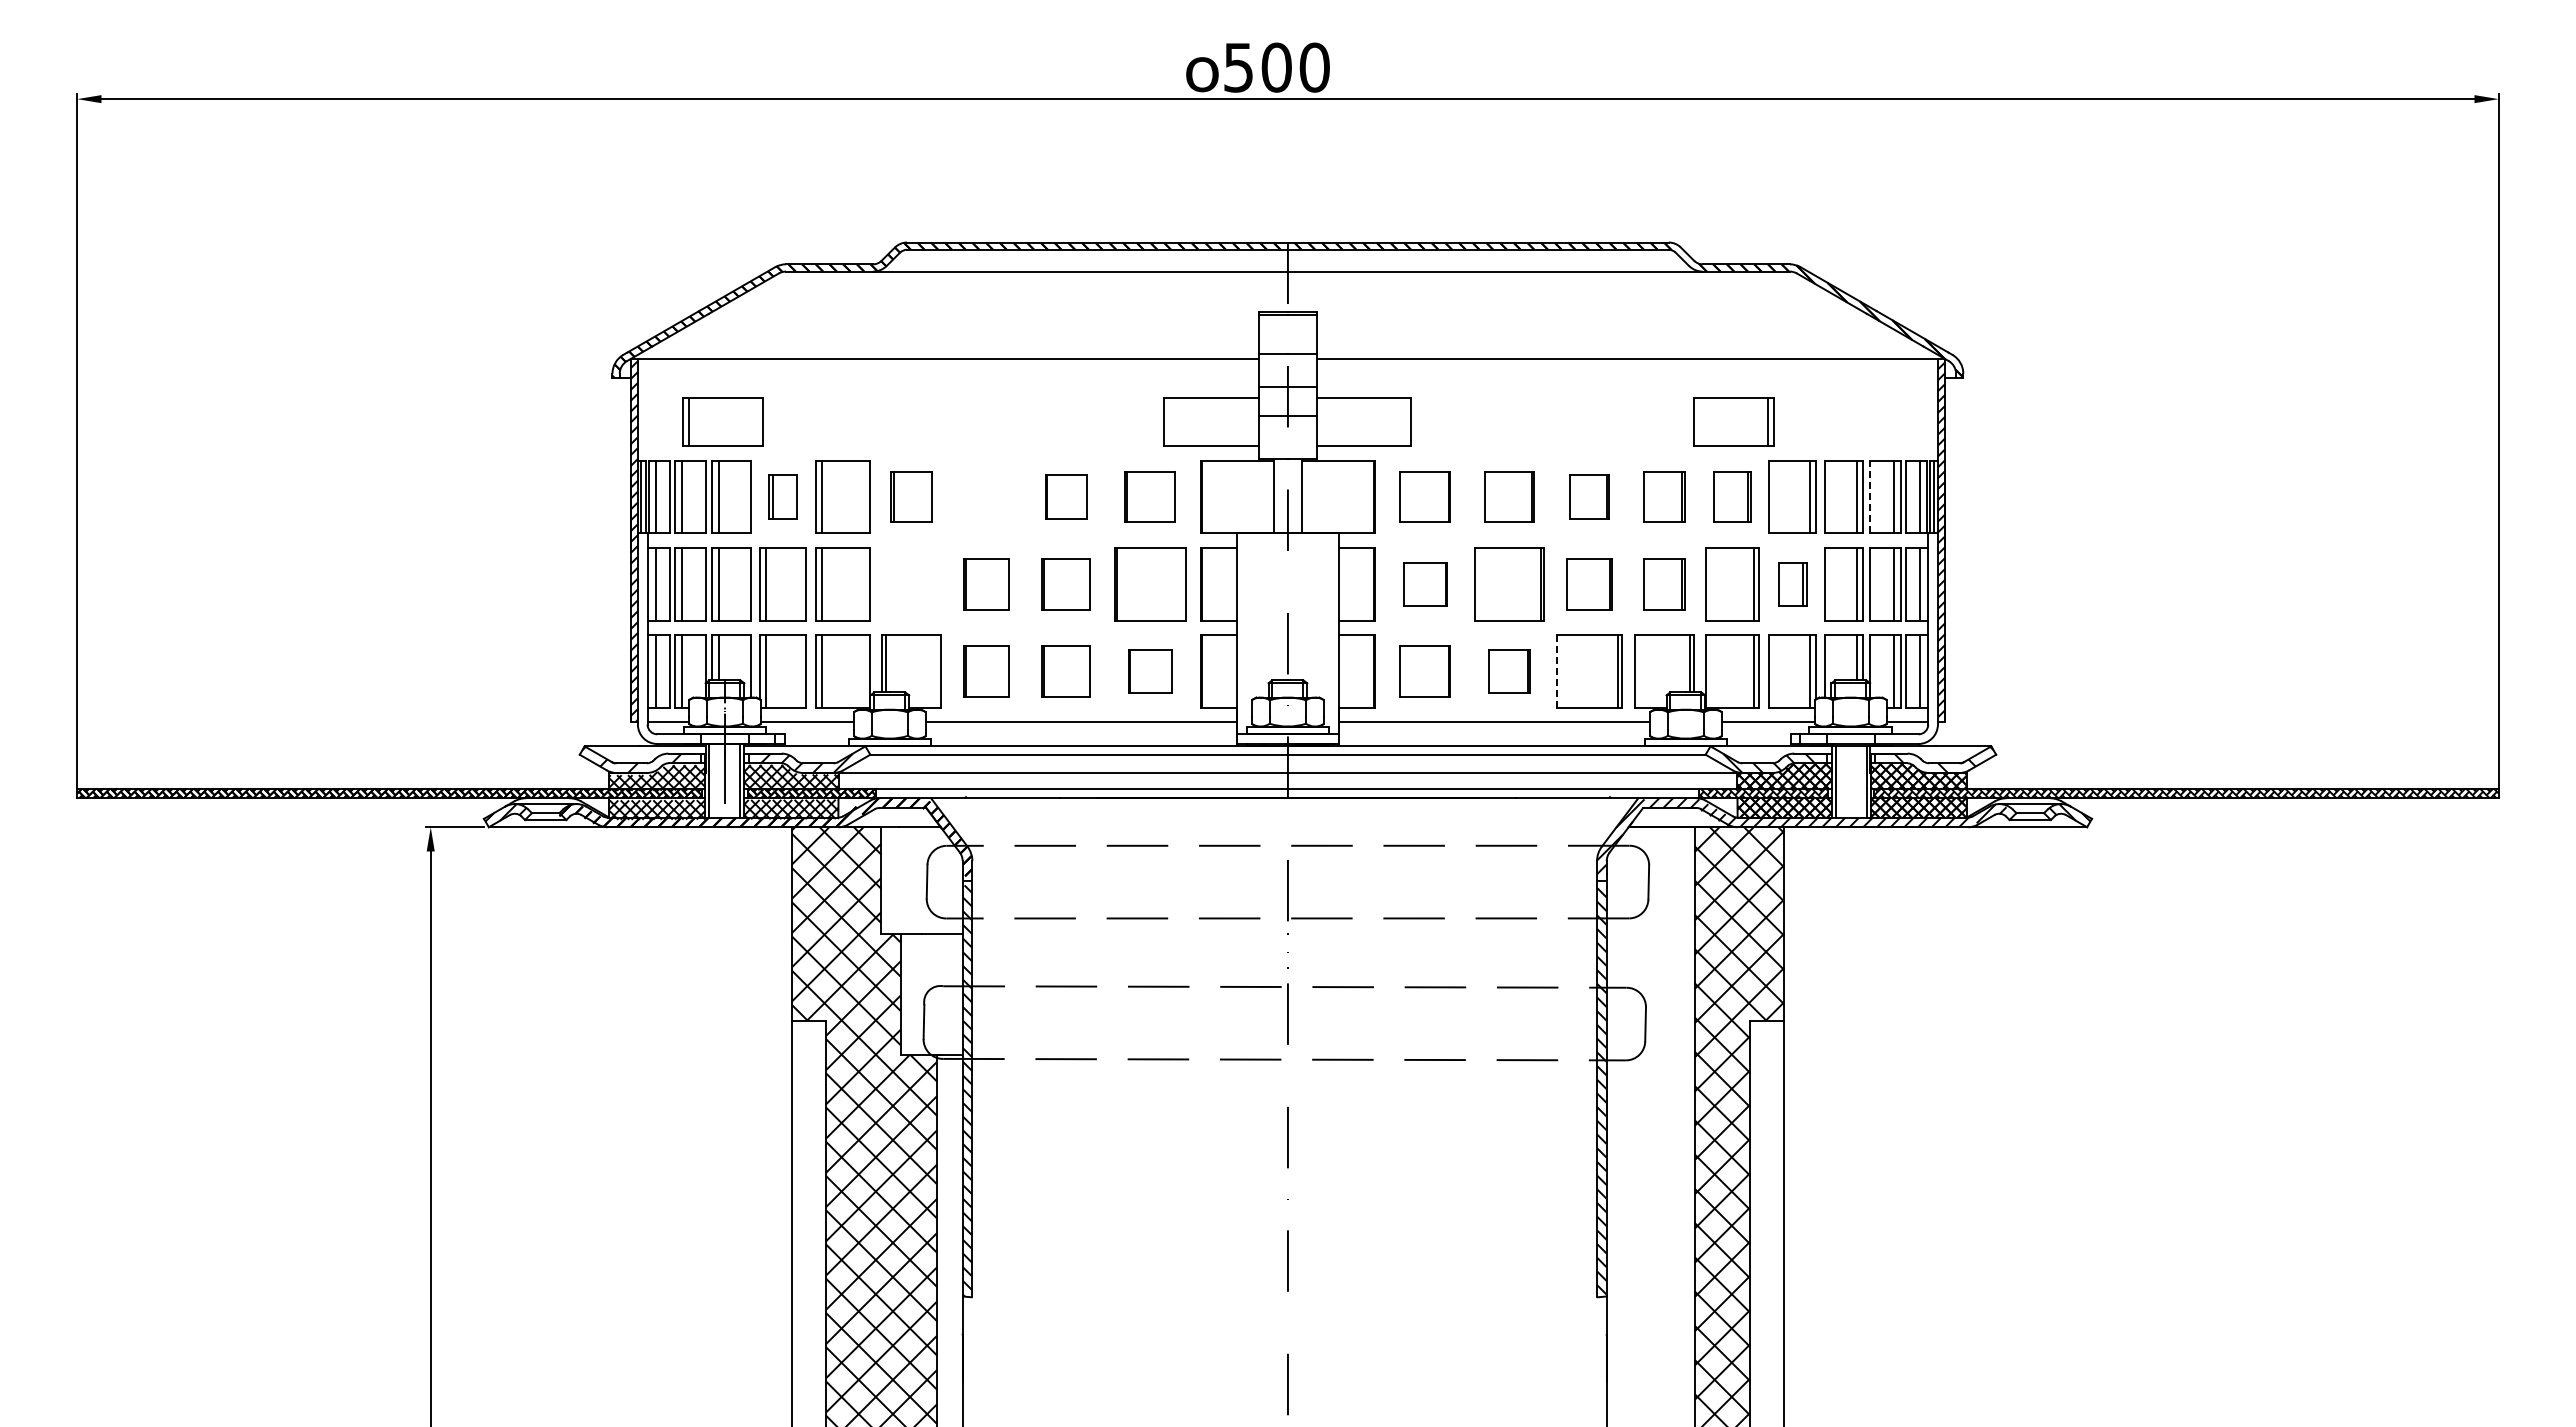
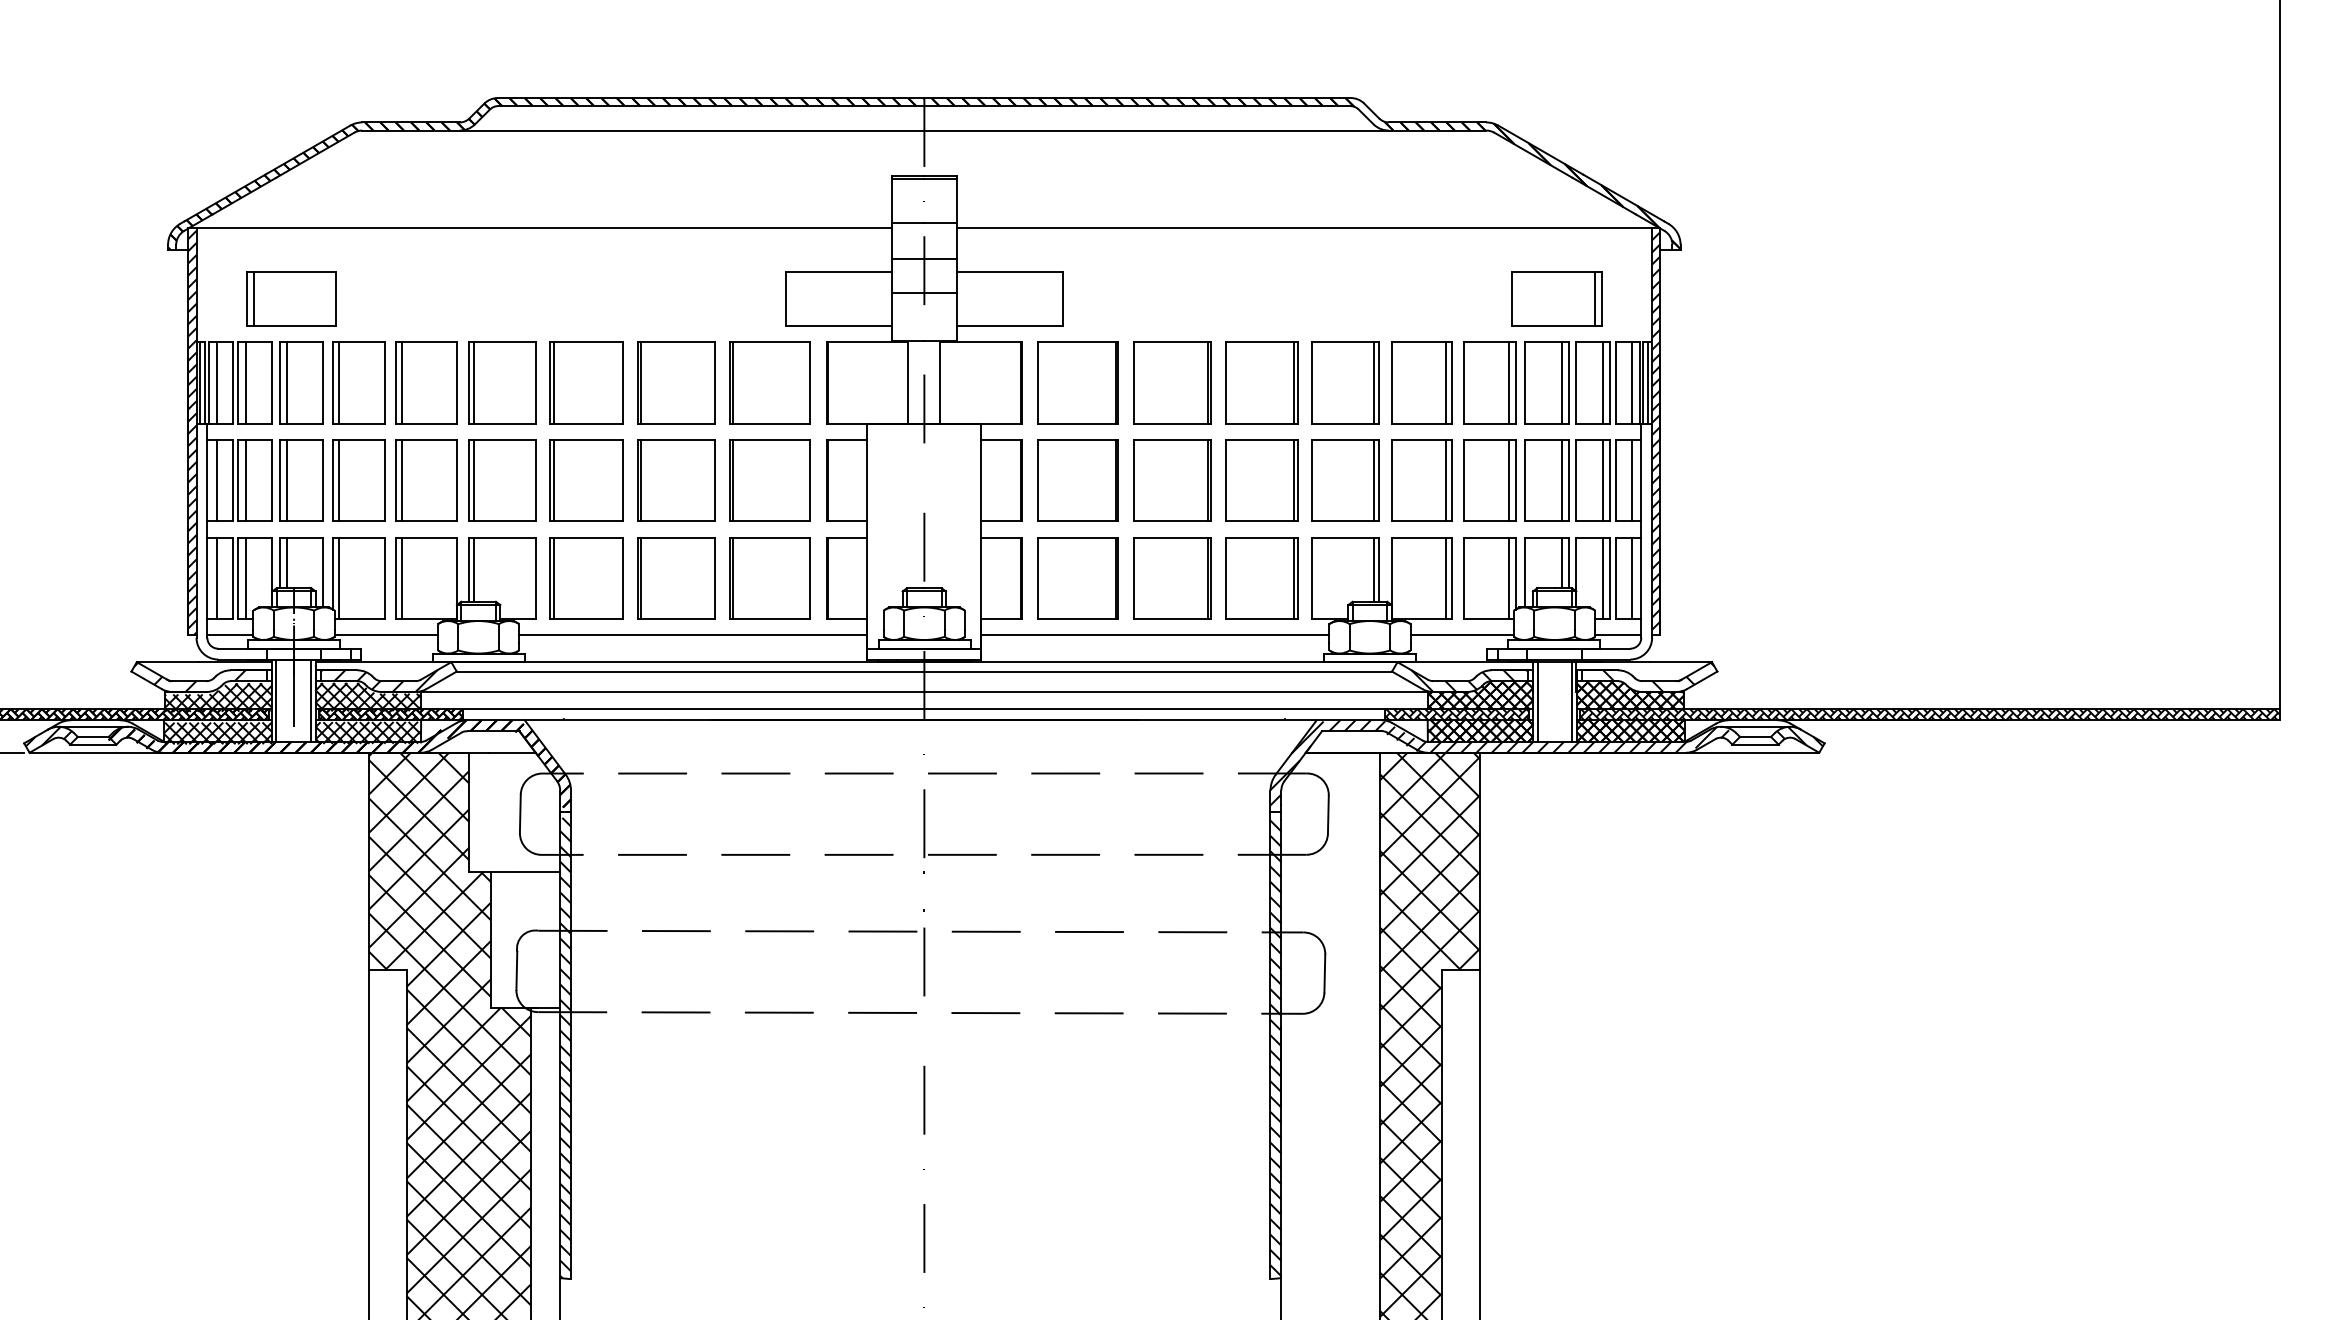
part: (1733, 421) -> (1556, 298), moved
part: (782, 496) -> (358, 382), size x1.67
part: (911, 496) -> (502, 382), size x1.43
part: (986, 496) -> (586, 382), added
part: (1066, 496) -> (676, 382), size x1.67
part: (1150, 496) -> (770, 382), size x1.43
part: (1425, 496) -> (1078, 382), size x1.43
part: (1509, 496) -> (1172, 382), size x1.43
part: (1589, 496) -> (1262, 382), size x1.67
part: (1664, 496) -> (1345, 382), size x1.43
part: (1732, 496) -> (1422, 382), size x1.43
line: (1870, 496) -> (1576, 382), dashed -> solid
part: (911, 584) -> (502, 480), added
part: (986, 584) -> (586, 480), size x1.43
part: (1066, 584) -> (676, 480), size x1.43
part: (1425, 584) -> (1078, 480), size x1.67
part: (1589, 584) -> (1262, 480), size x1.43
part: (1664, 584) -> (1345, 480), size x1.43
part: (1792, 584) -> (1489, 480), size x1.67
line: (1557, 670) -> (1226, 577), dashed -> solid
part: (986, 671) -> (586, 578), size x1.43
part: (1066, 671) -> (676, 578), size x1.43
part: (1150, 671) -> (770, 578), size x1.67
part: (1425, 671) -> (1078, 578), size x1.43
part: (1509, 671) -> (1172, 578), size x1.67

